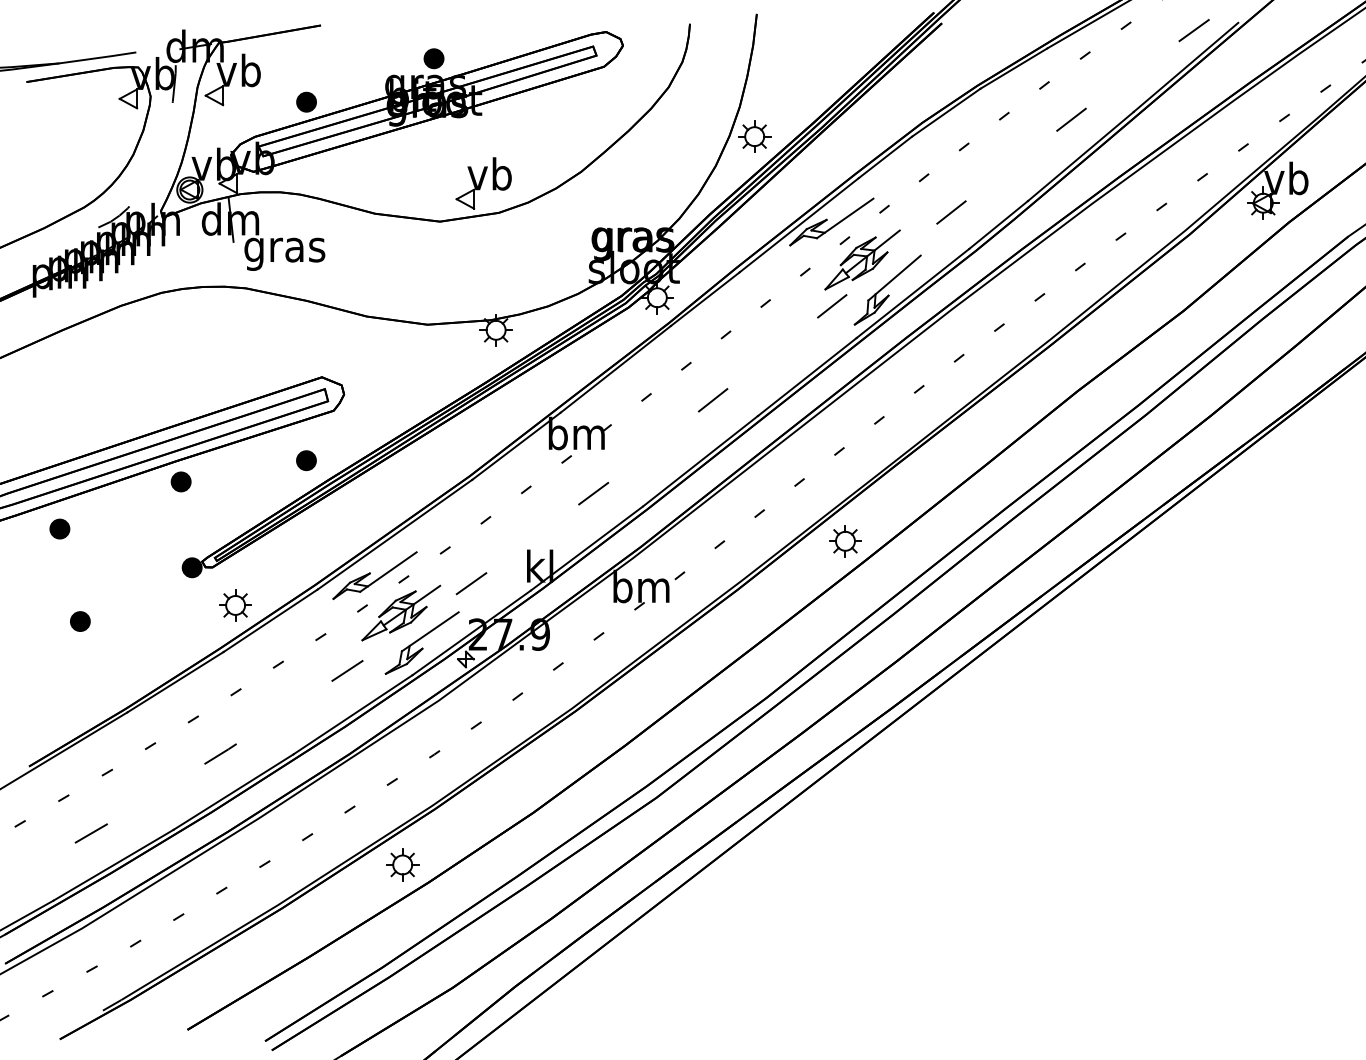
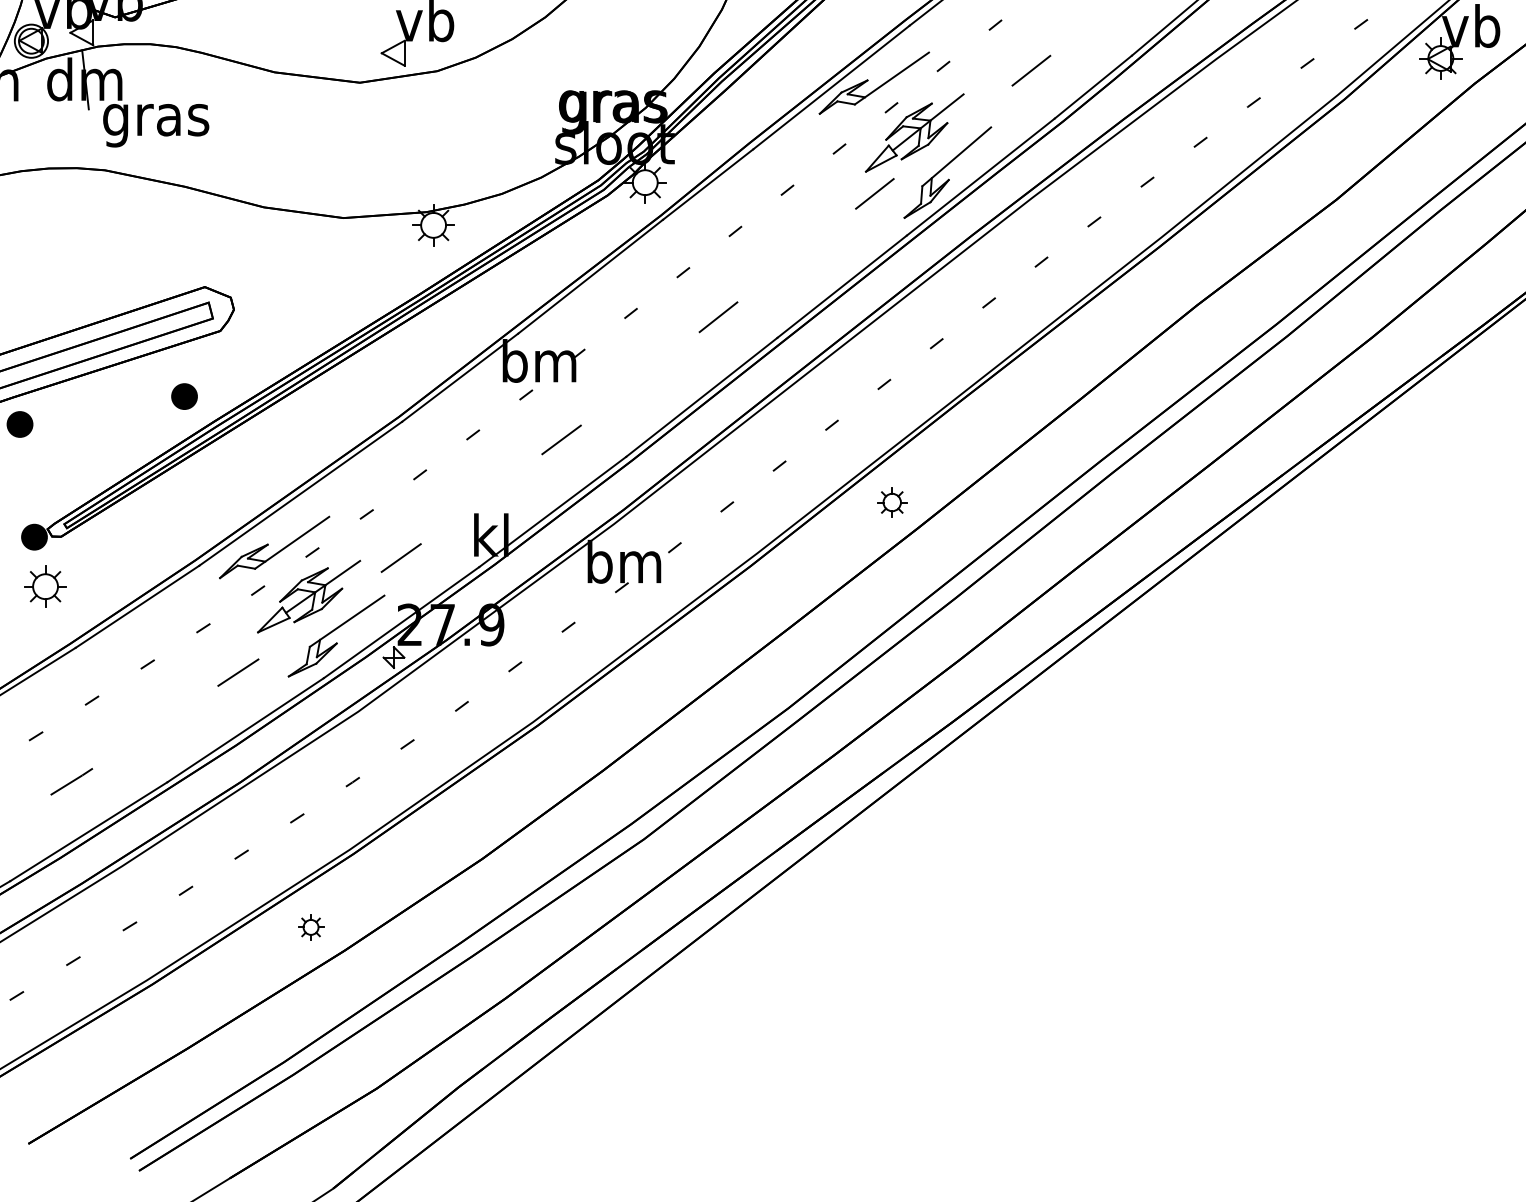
part: (845, 541) -> (892, 502), size x0.7
part: (235, 605) -> (45, 586), moved
part: (402, 864) -> (310, 926), size x0.6

